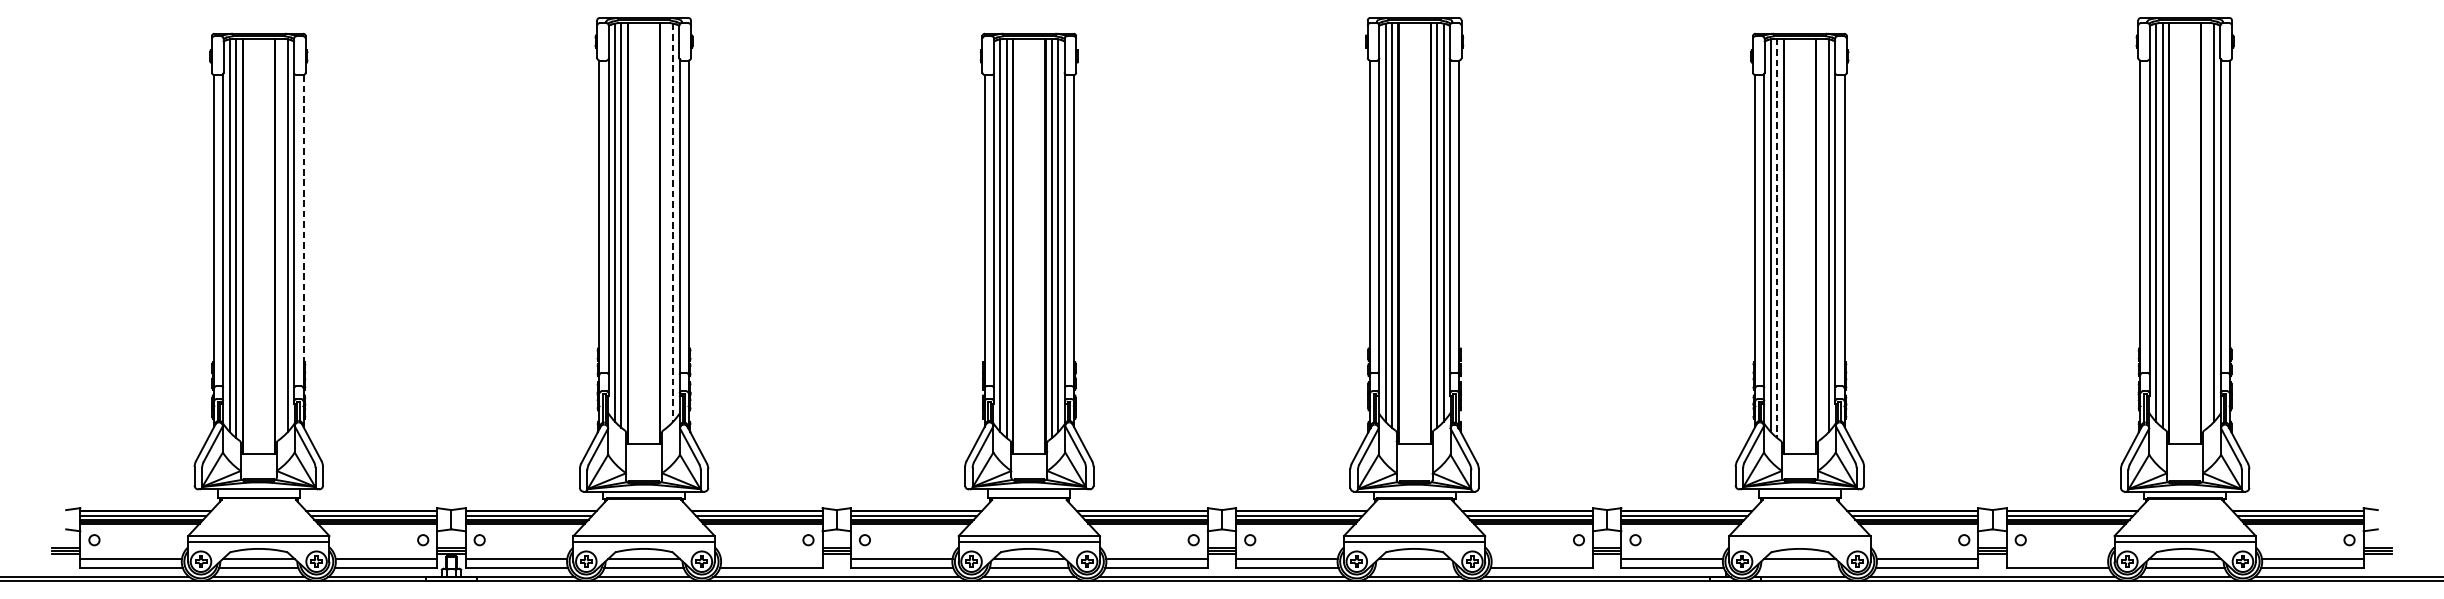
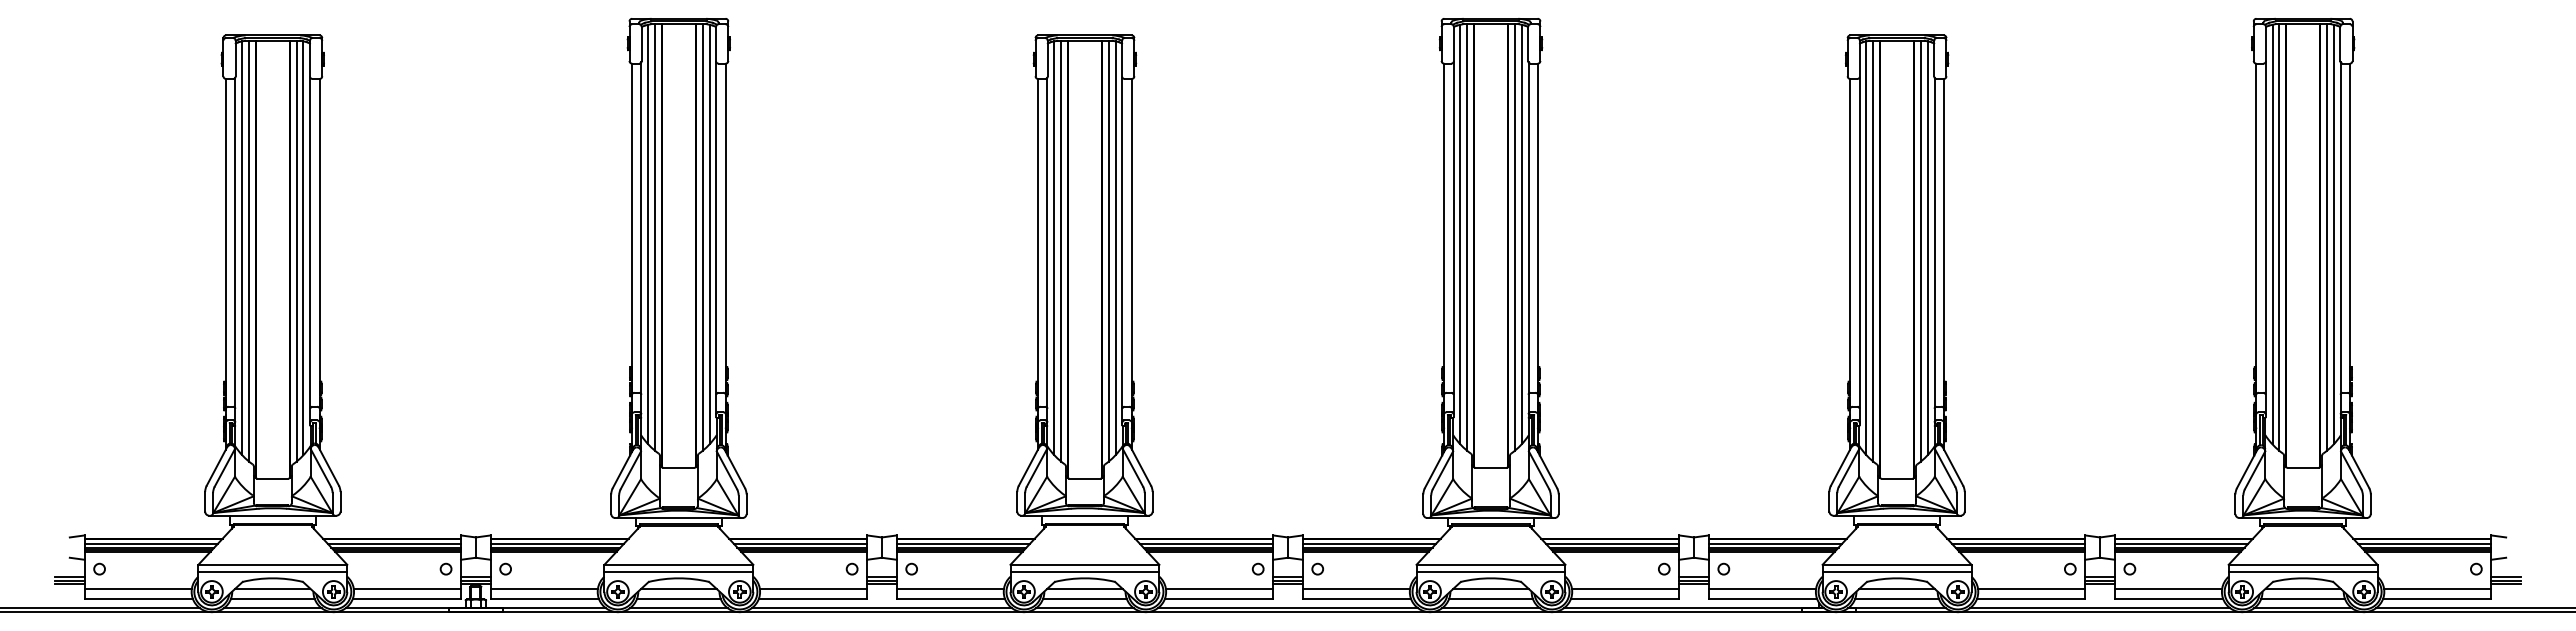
line: (673, 222) -> (709, 234), dashed -> solid
line: (666, 225) -> (702, 237), added
line: (2207, 225) -> (2326, 237), added
line: (303, 231) -> (319, 243), dashed -> solid
line: (281, 237) -> (296, 250), added
line: (1822, 237) -> (1920, 250), added
line: (1777, 238) -> (1873, 251), dashed -> solid
line: (1799, 542) -> (1896, 571), added
line: (771, 558) -> (813, 588), added
line: (1542, 558) -> (1625, 588), added
line: (2057, 558) -> (2168, 588), added
line: (1414, 568) -> (1490, 598), added
line: (1799, 568) -> (1896, 598), added

